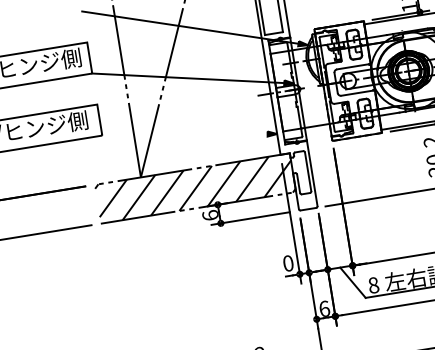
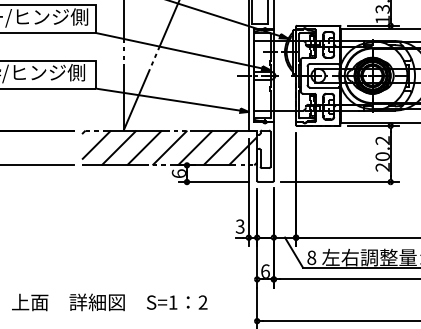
line: (188, 134) -> (171, 99), added
text: (287, 263) -> (239, 226), 0 -> 3

